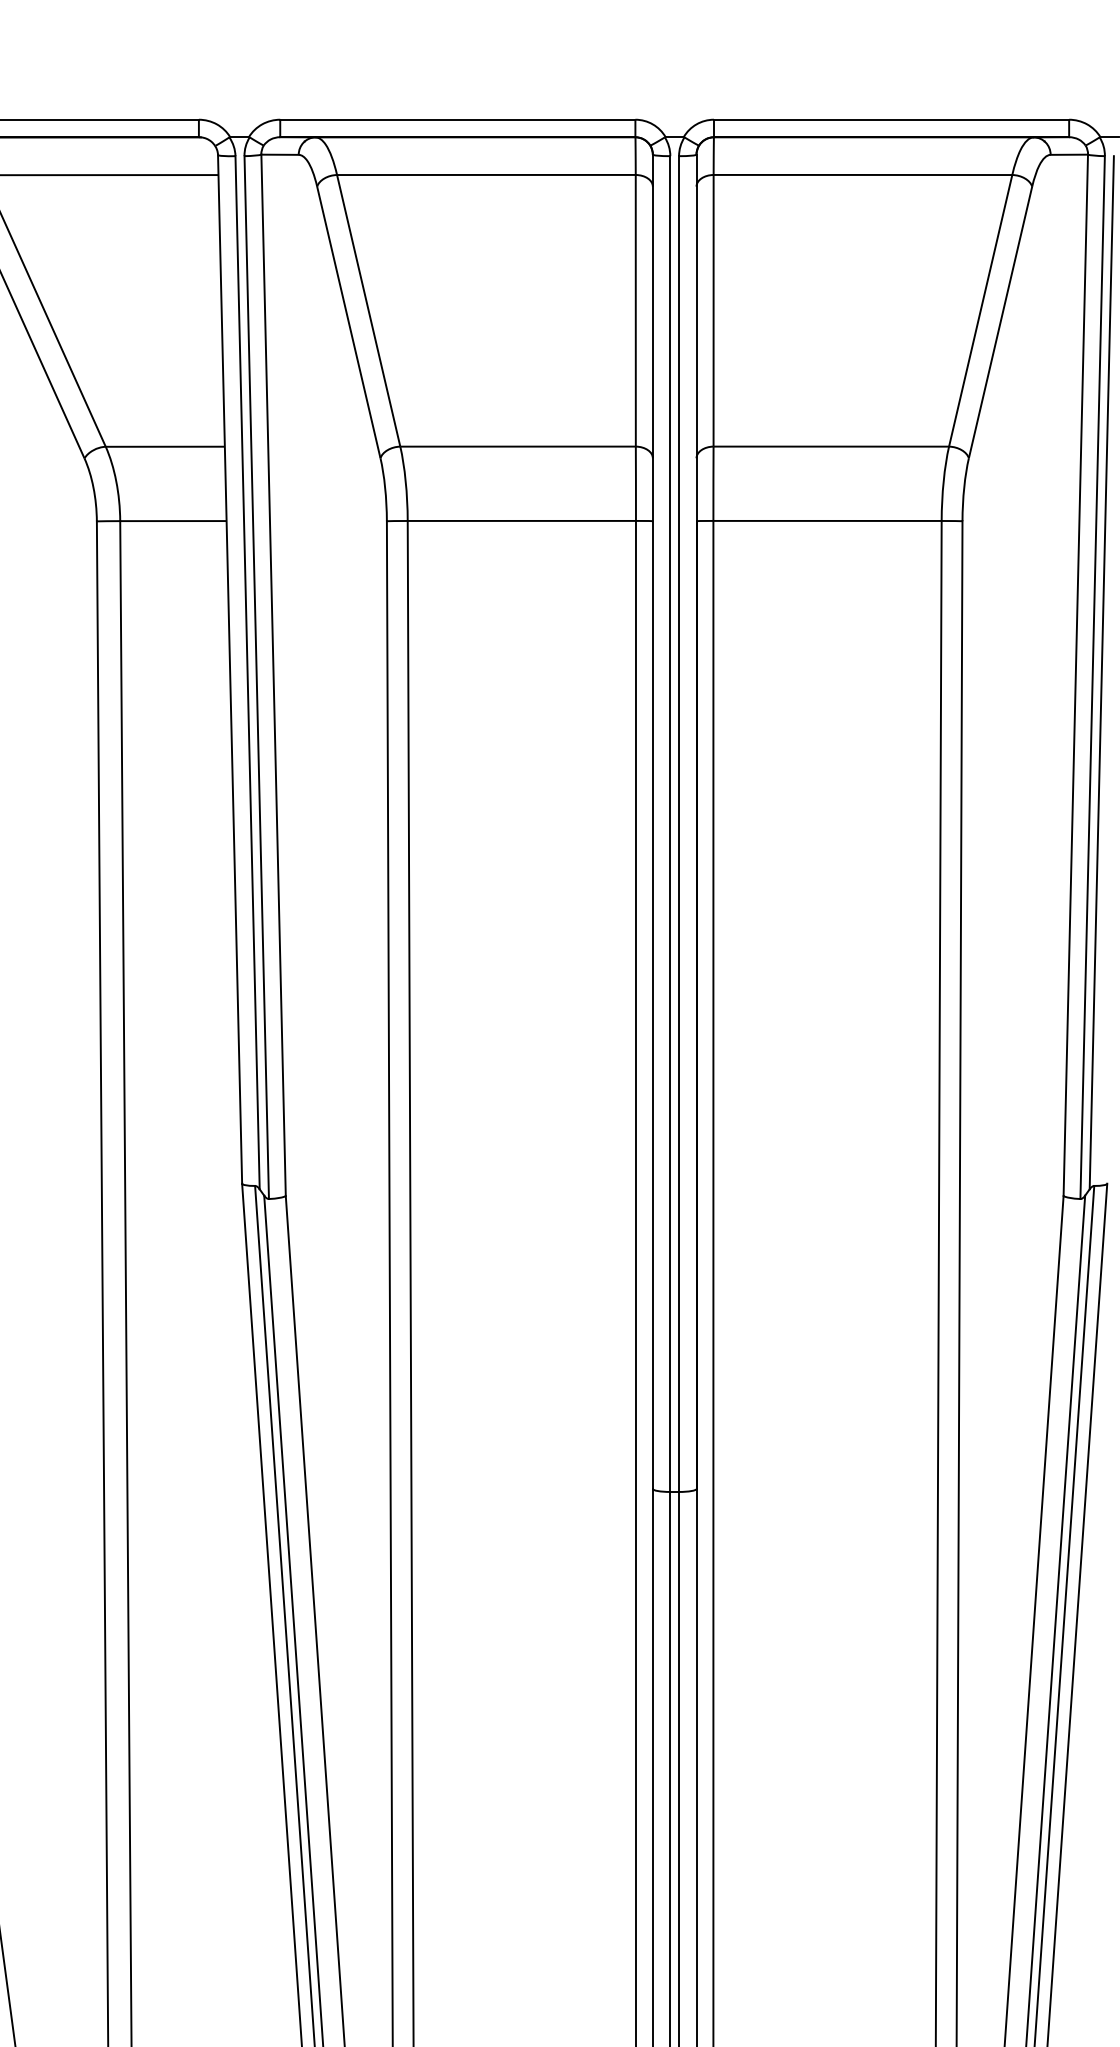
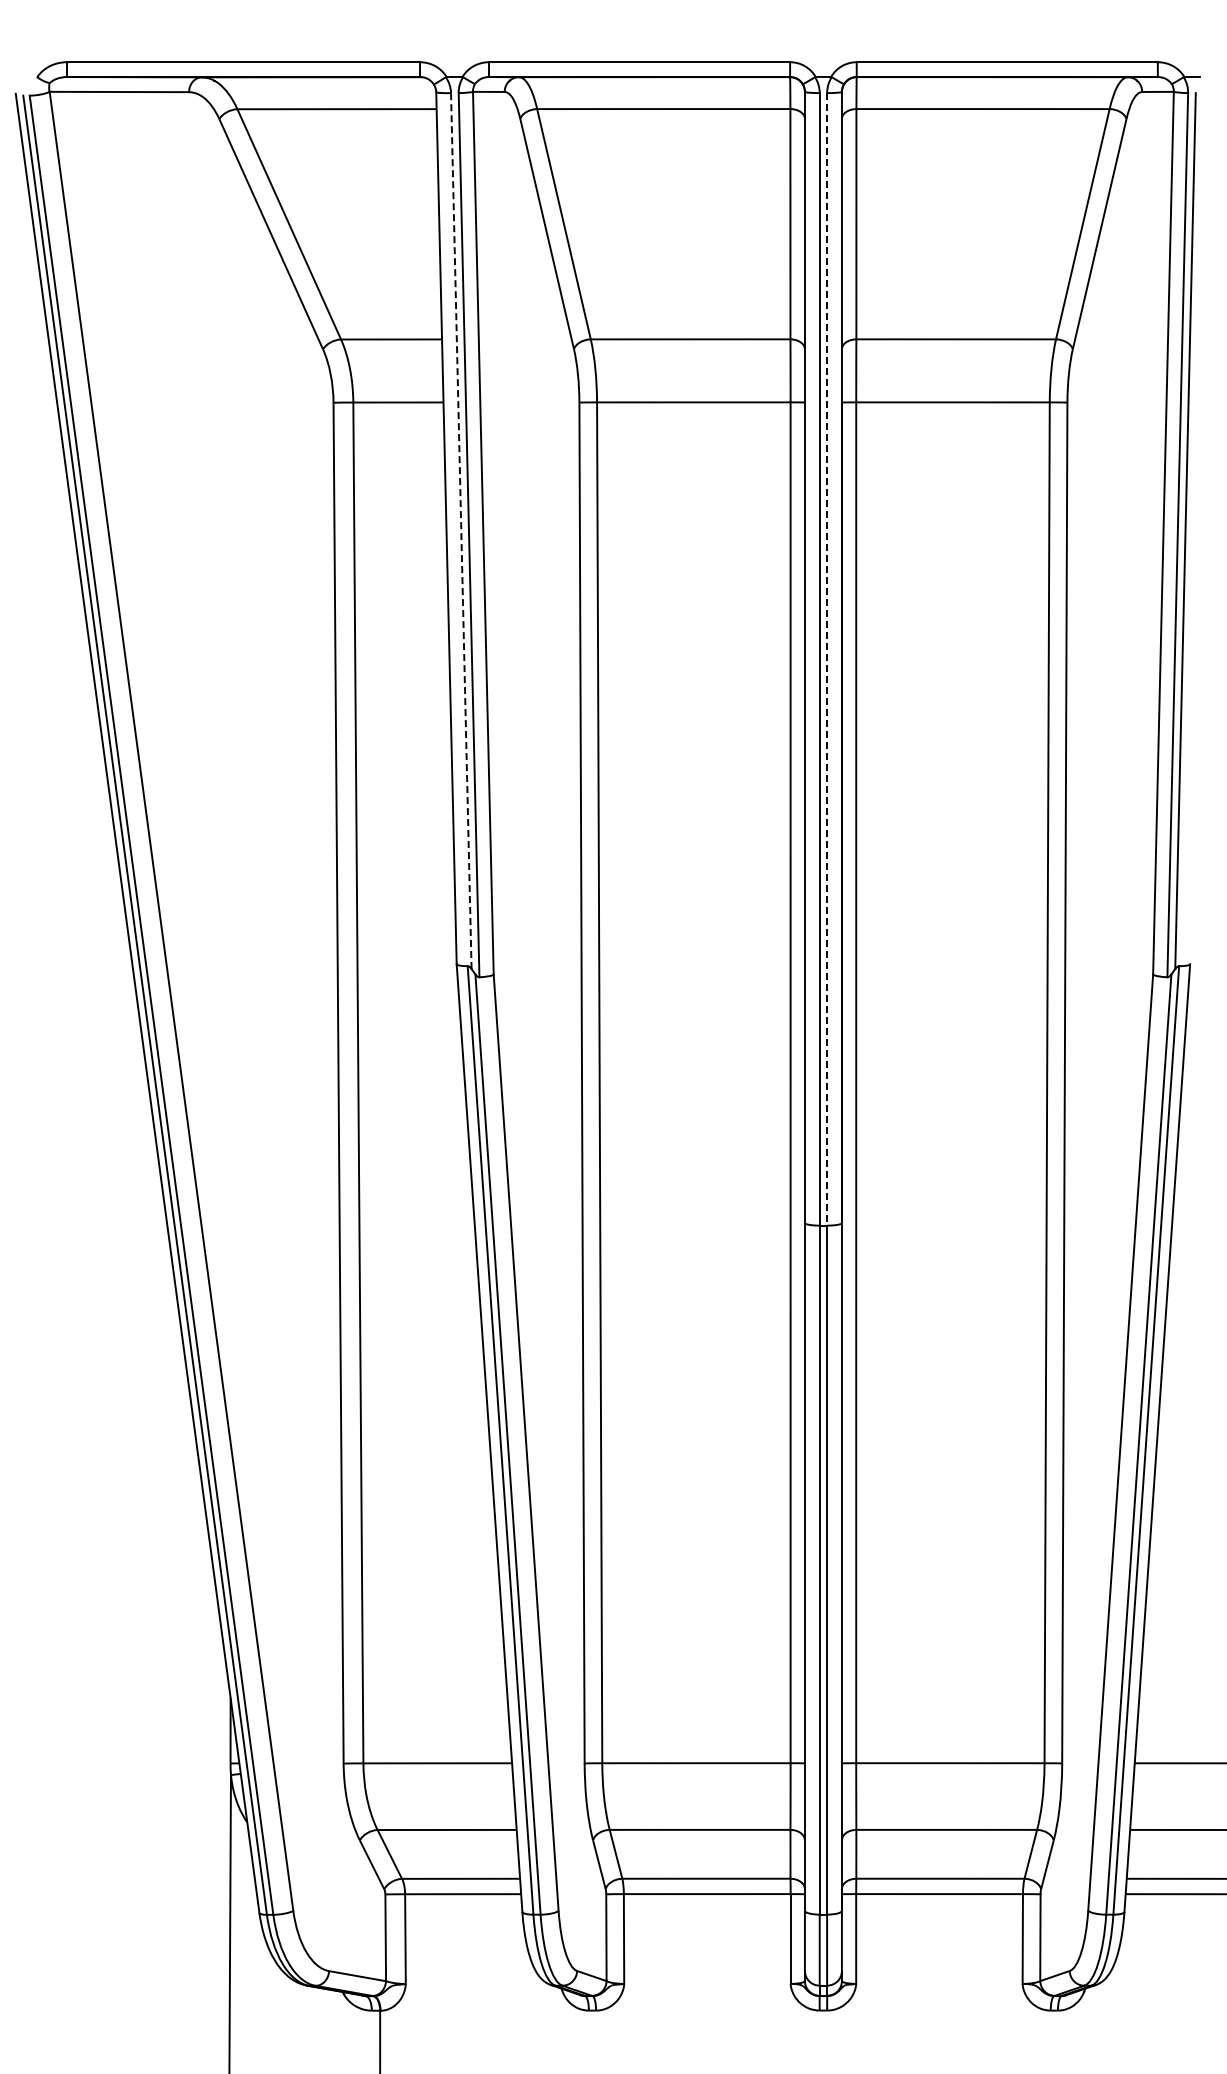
line: (247, 672) -> (461, 530), solid -> dashed
line: (679, 824) -> (827, 659), solid -> dashed

